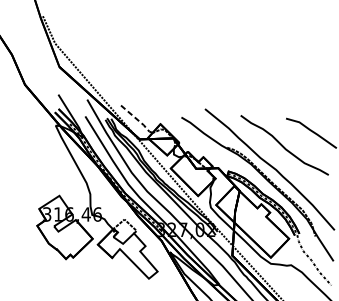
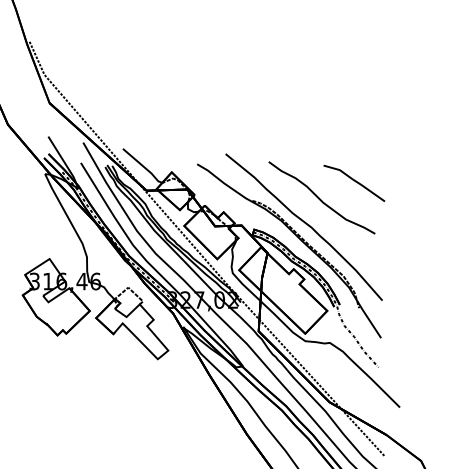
line: (137, 119) -> (143, 166), dashed -> solid

